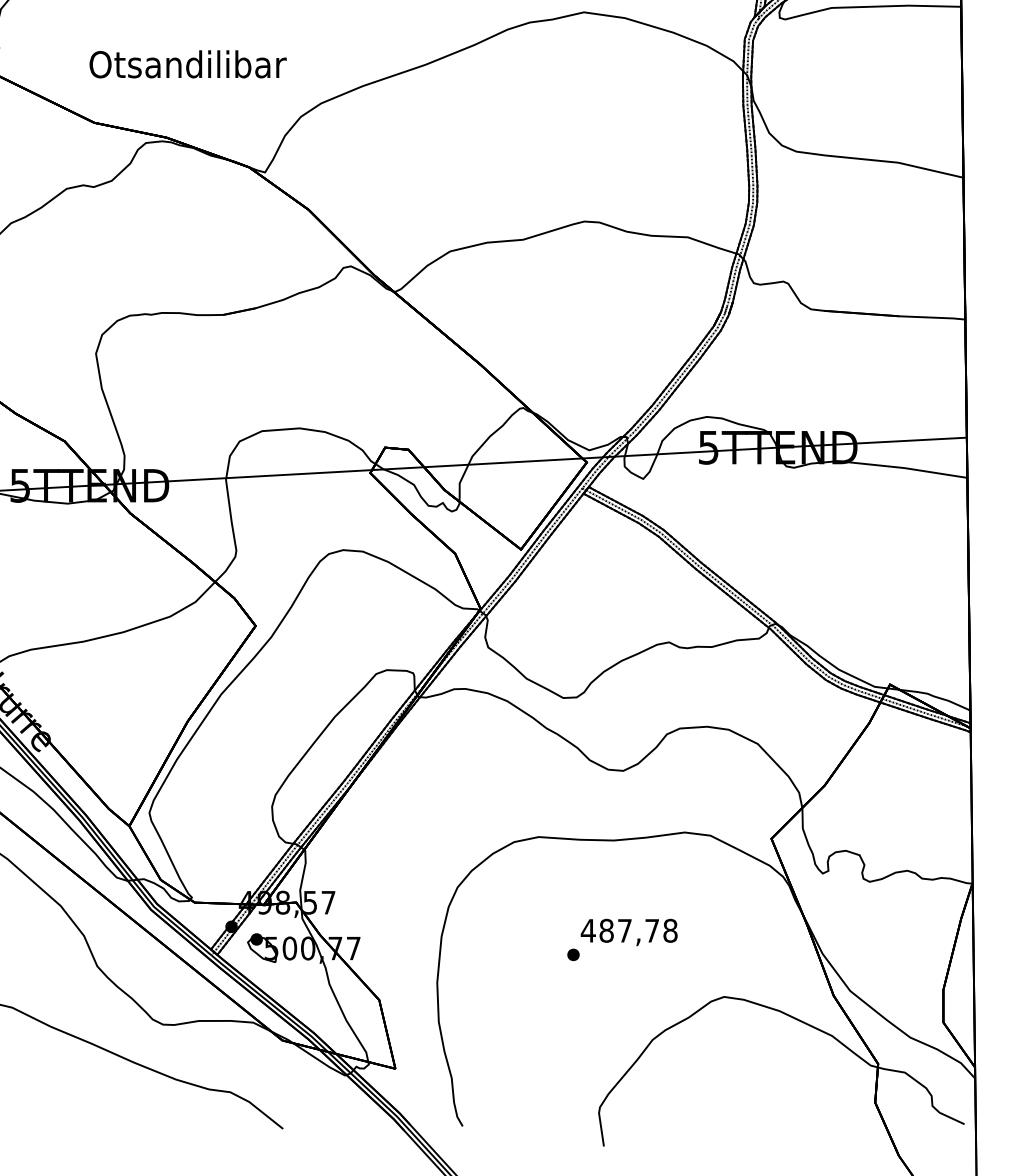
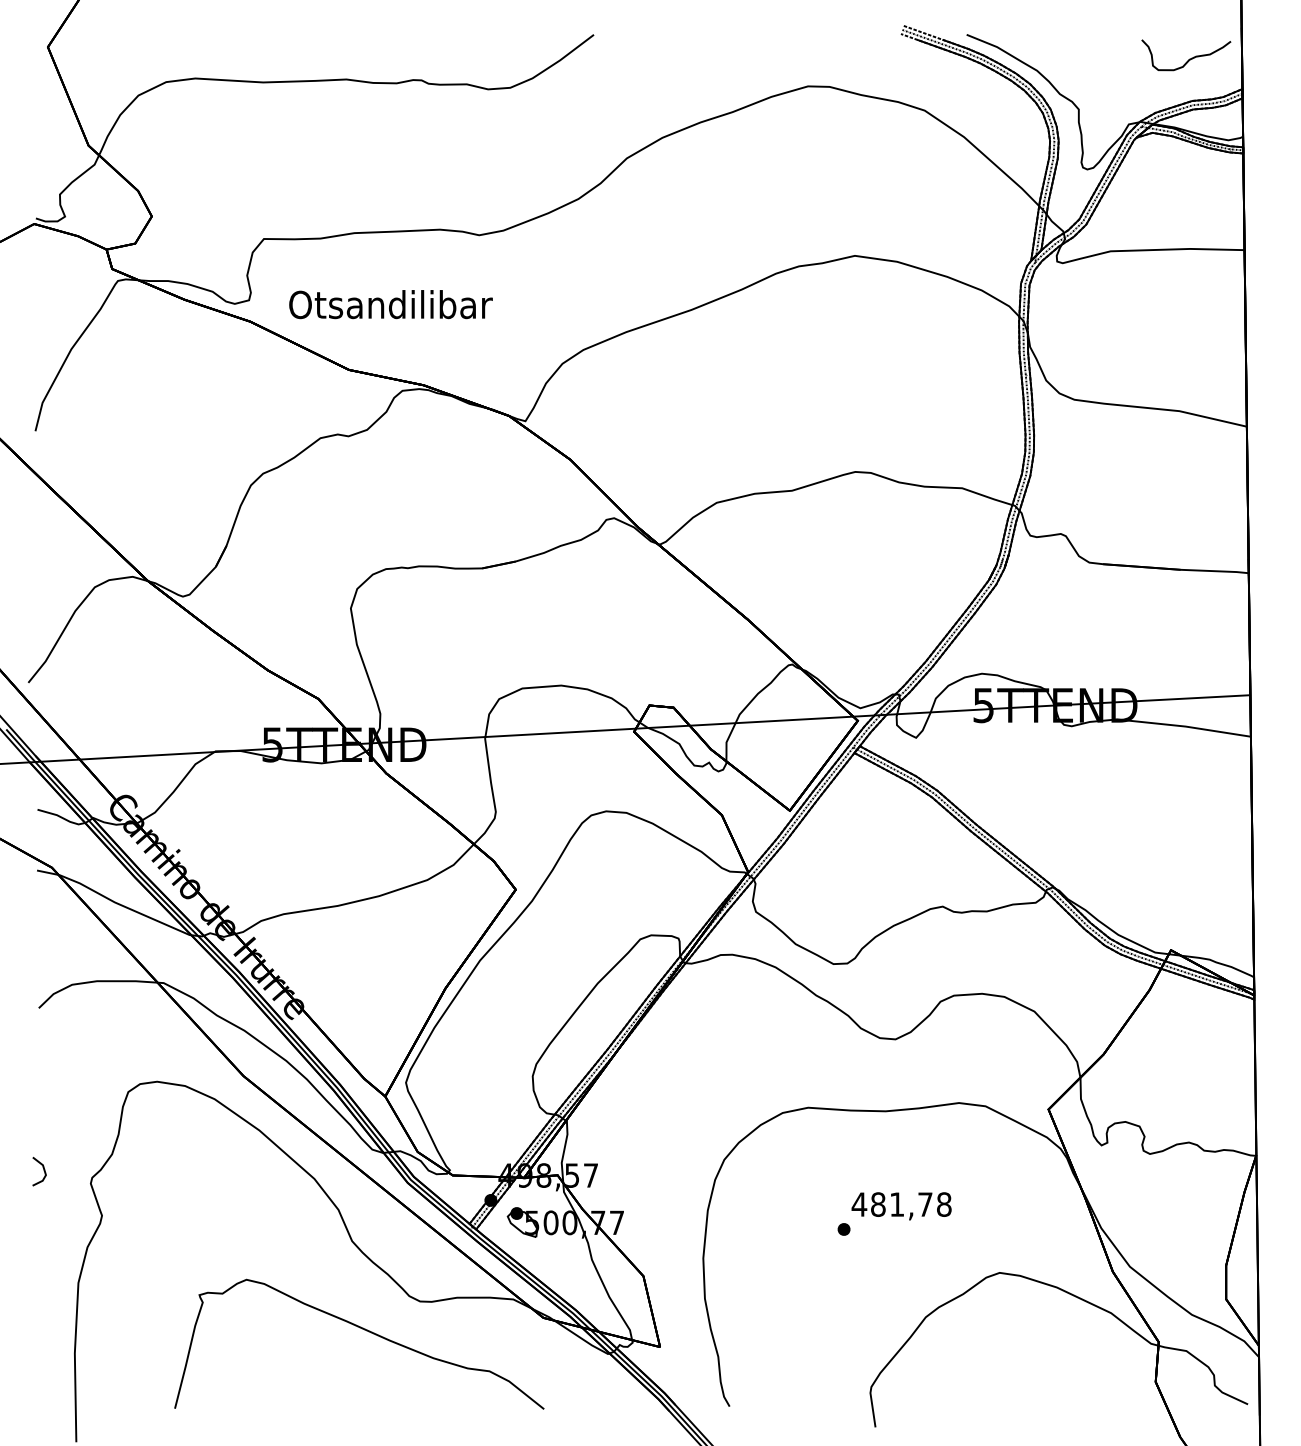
text: (187, 64) -> (390, 304), moved
text: (625, 930) -> (897, 1204), 487,78 -> 481,78

